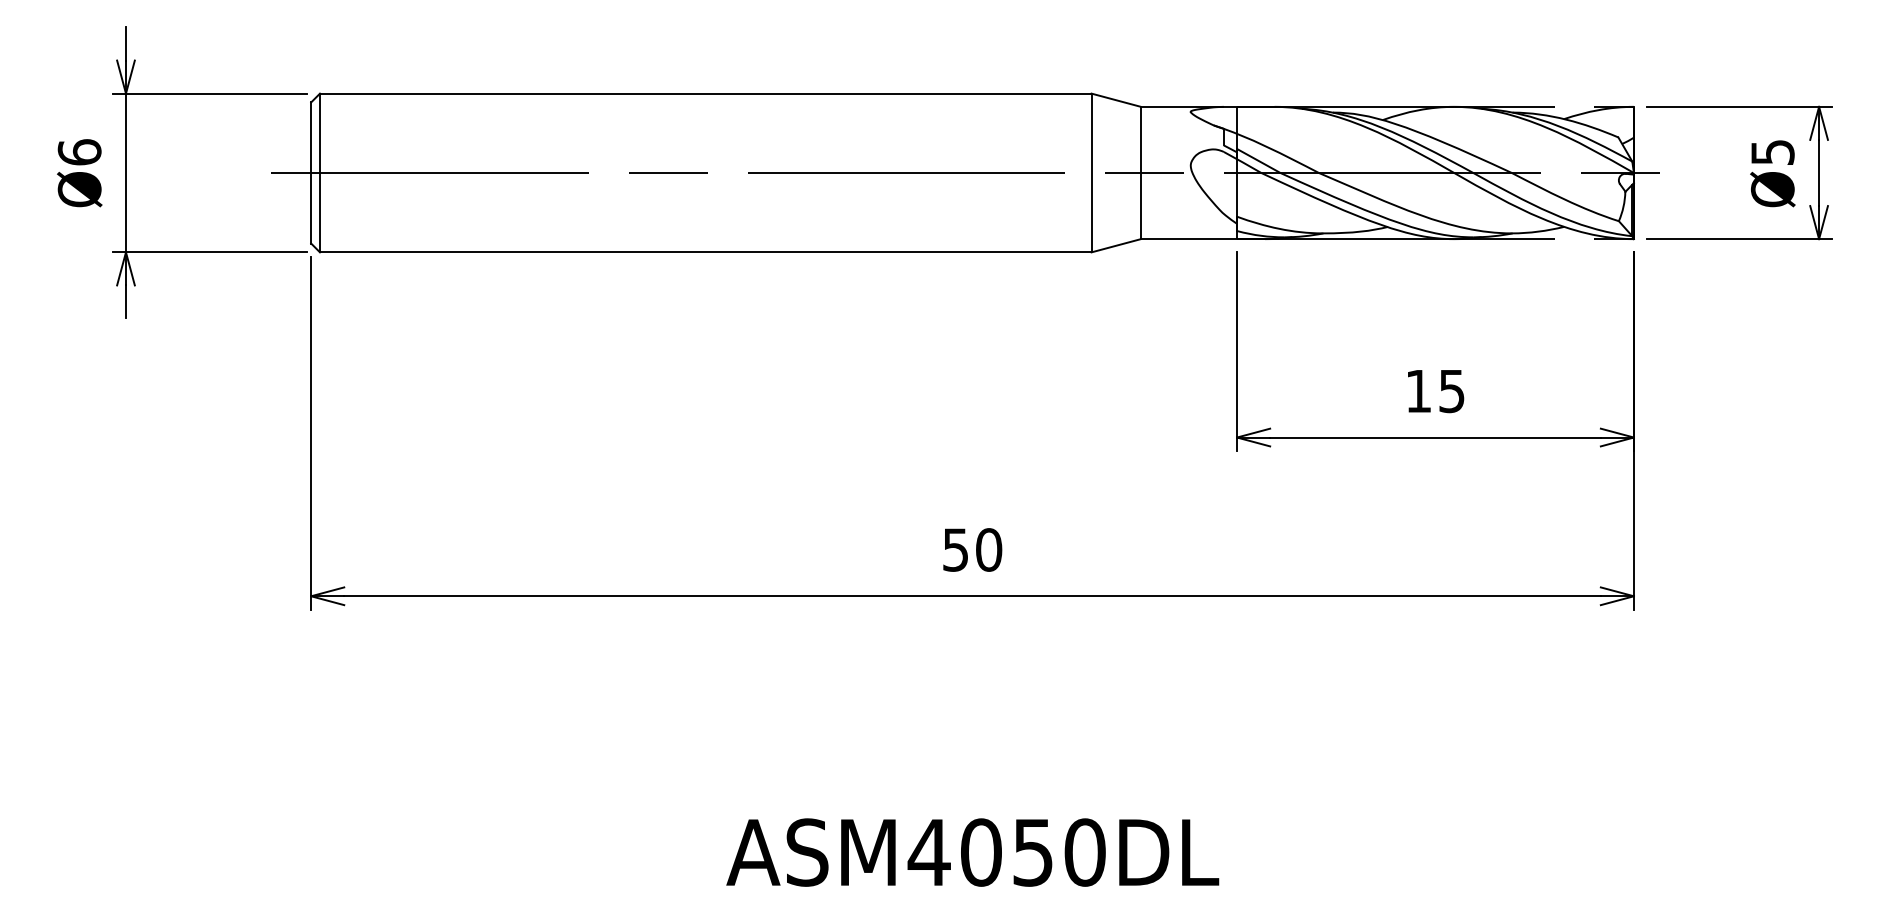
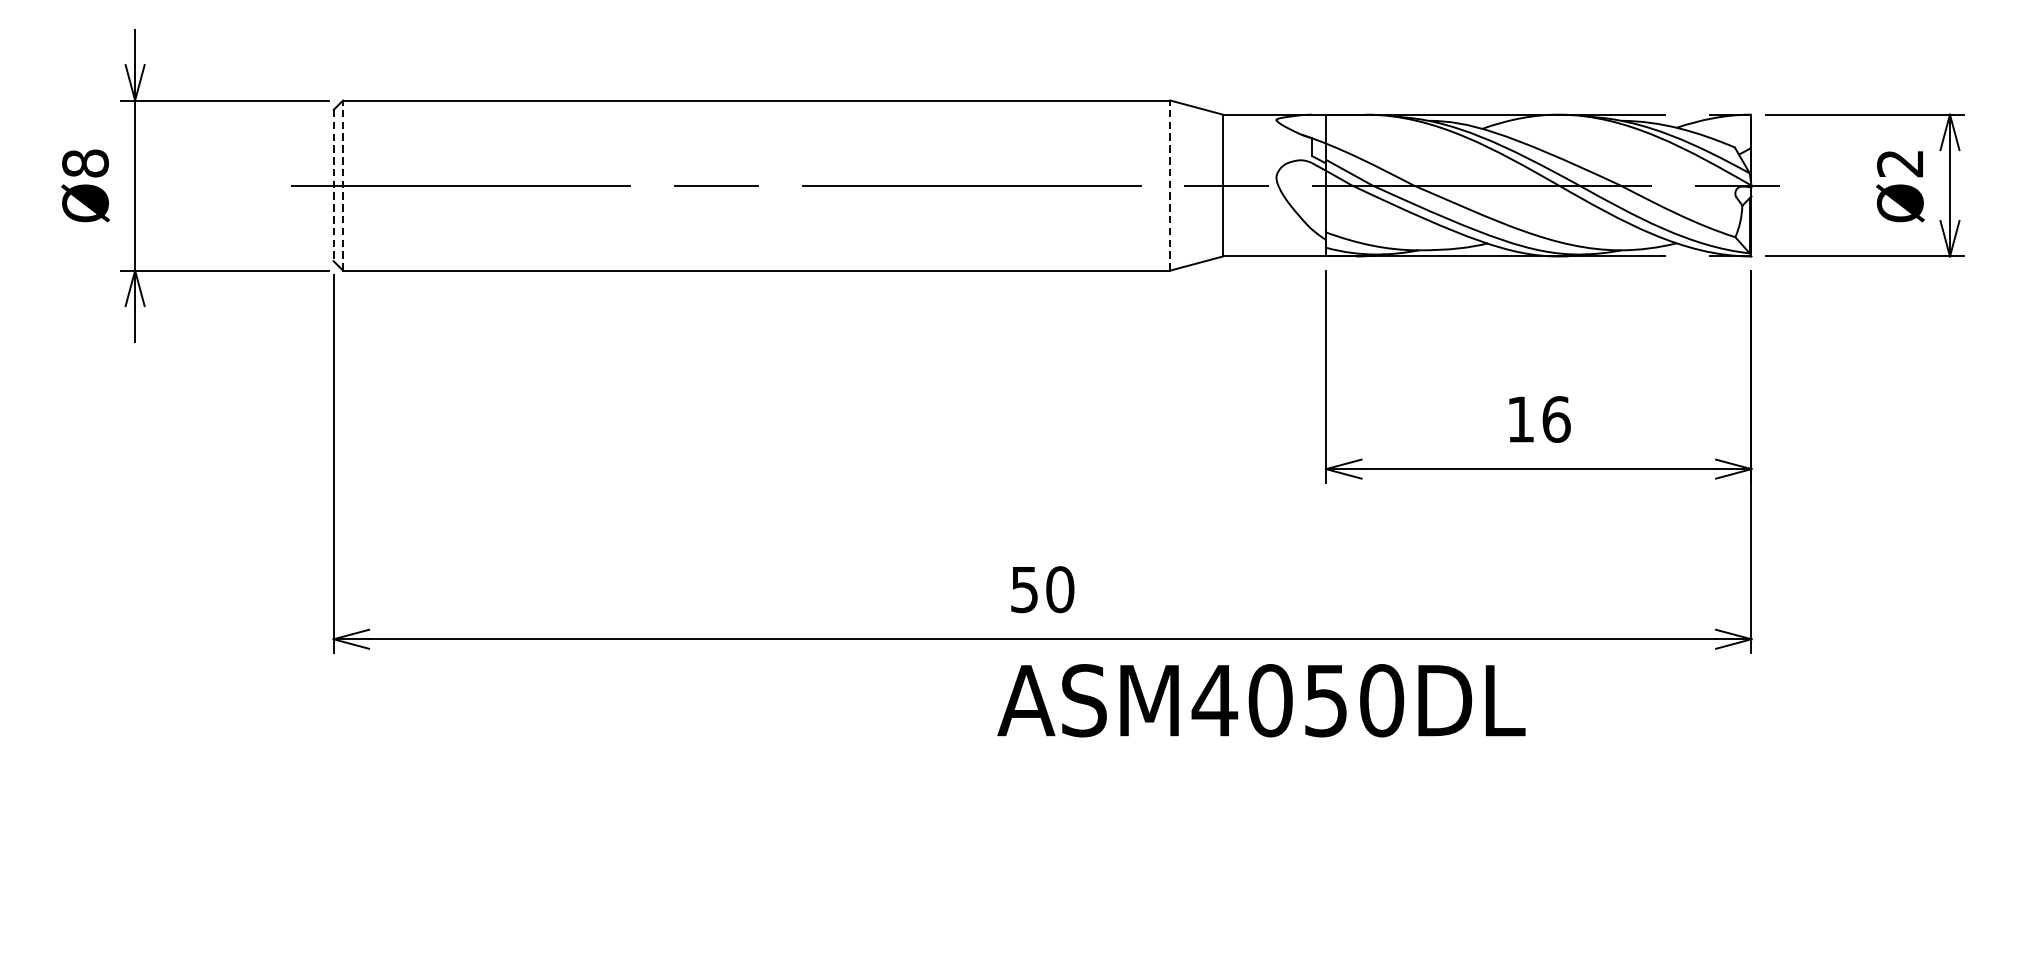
text: (79, 152) -> (85, 163), Ø6 -> Ø8
text: (1772, 152) -> (1900, 163), Ø5 -> Ø2
line: (319, 172) -> (342, 185), solid -> dashed
line: (1091, 172) -> (1170, 185), solid -> dashed
line: (311, 173) -> (333, 186), solid -> dashed
text: (1452, 391) -> (1557, 419), 15 -> 16
text: (972, 852) -> (1261, 700), moved

